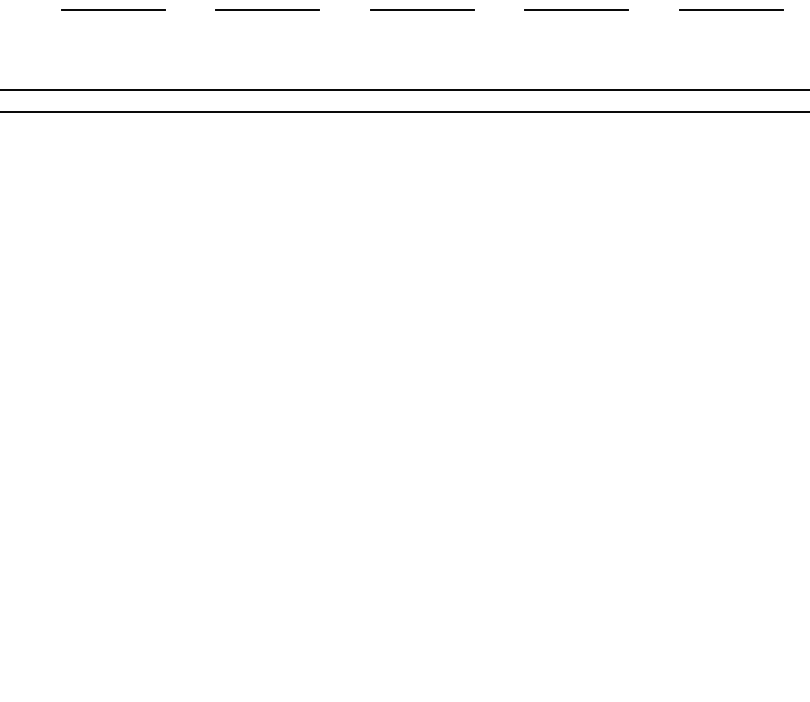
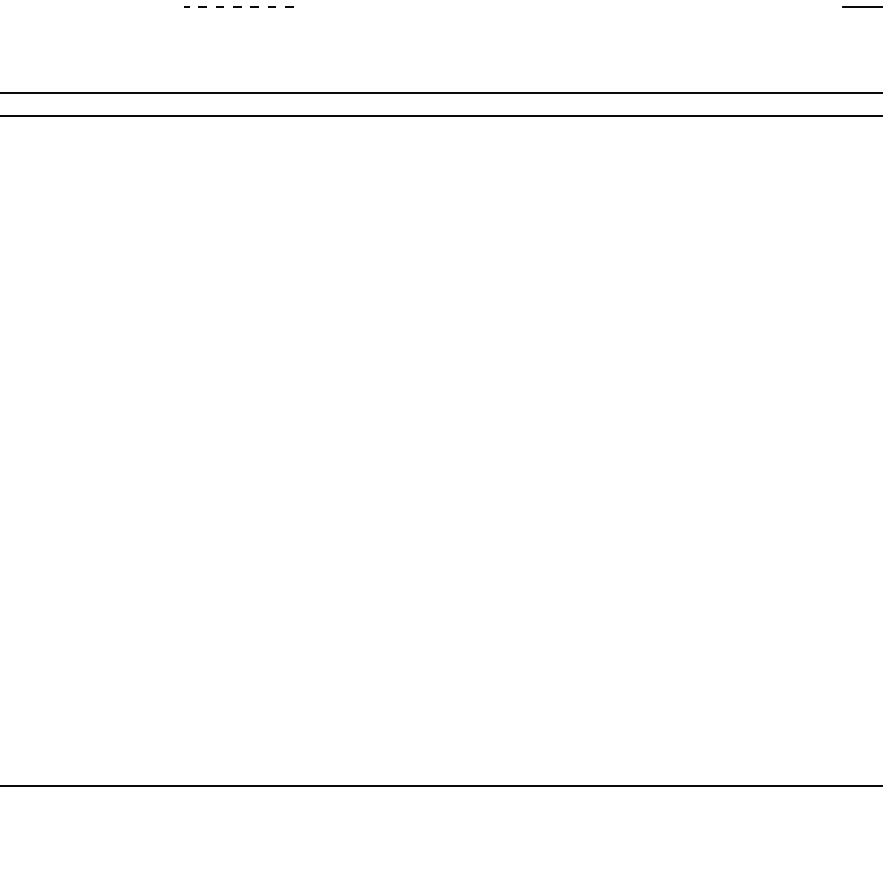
line: (113, 10) -> (73, 7), removed
line: (267, 10) -> (238, 7), solid -> dashed
line: (422, 10) -> (403, 7), removed
line: (576, 10) -> (568, 7), removed
line: (730, 10) -> (732, 7), removed

